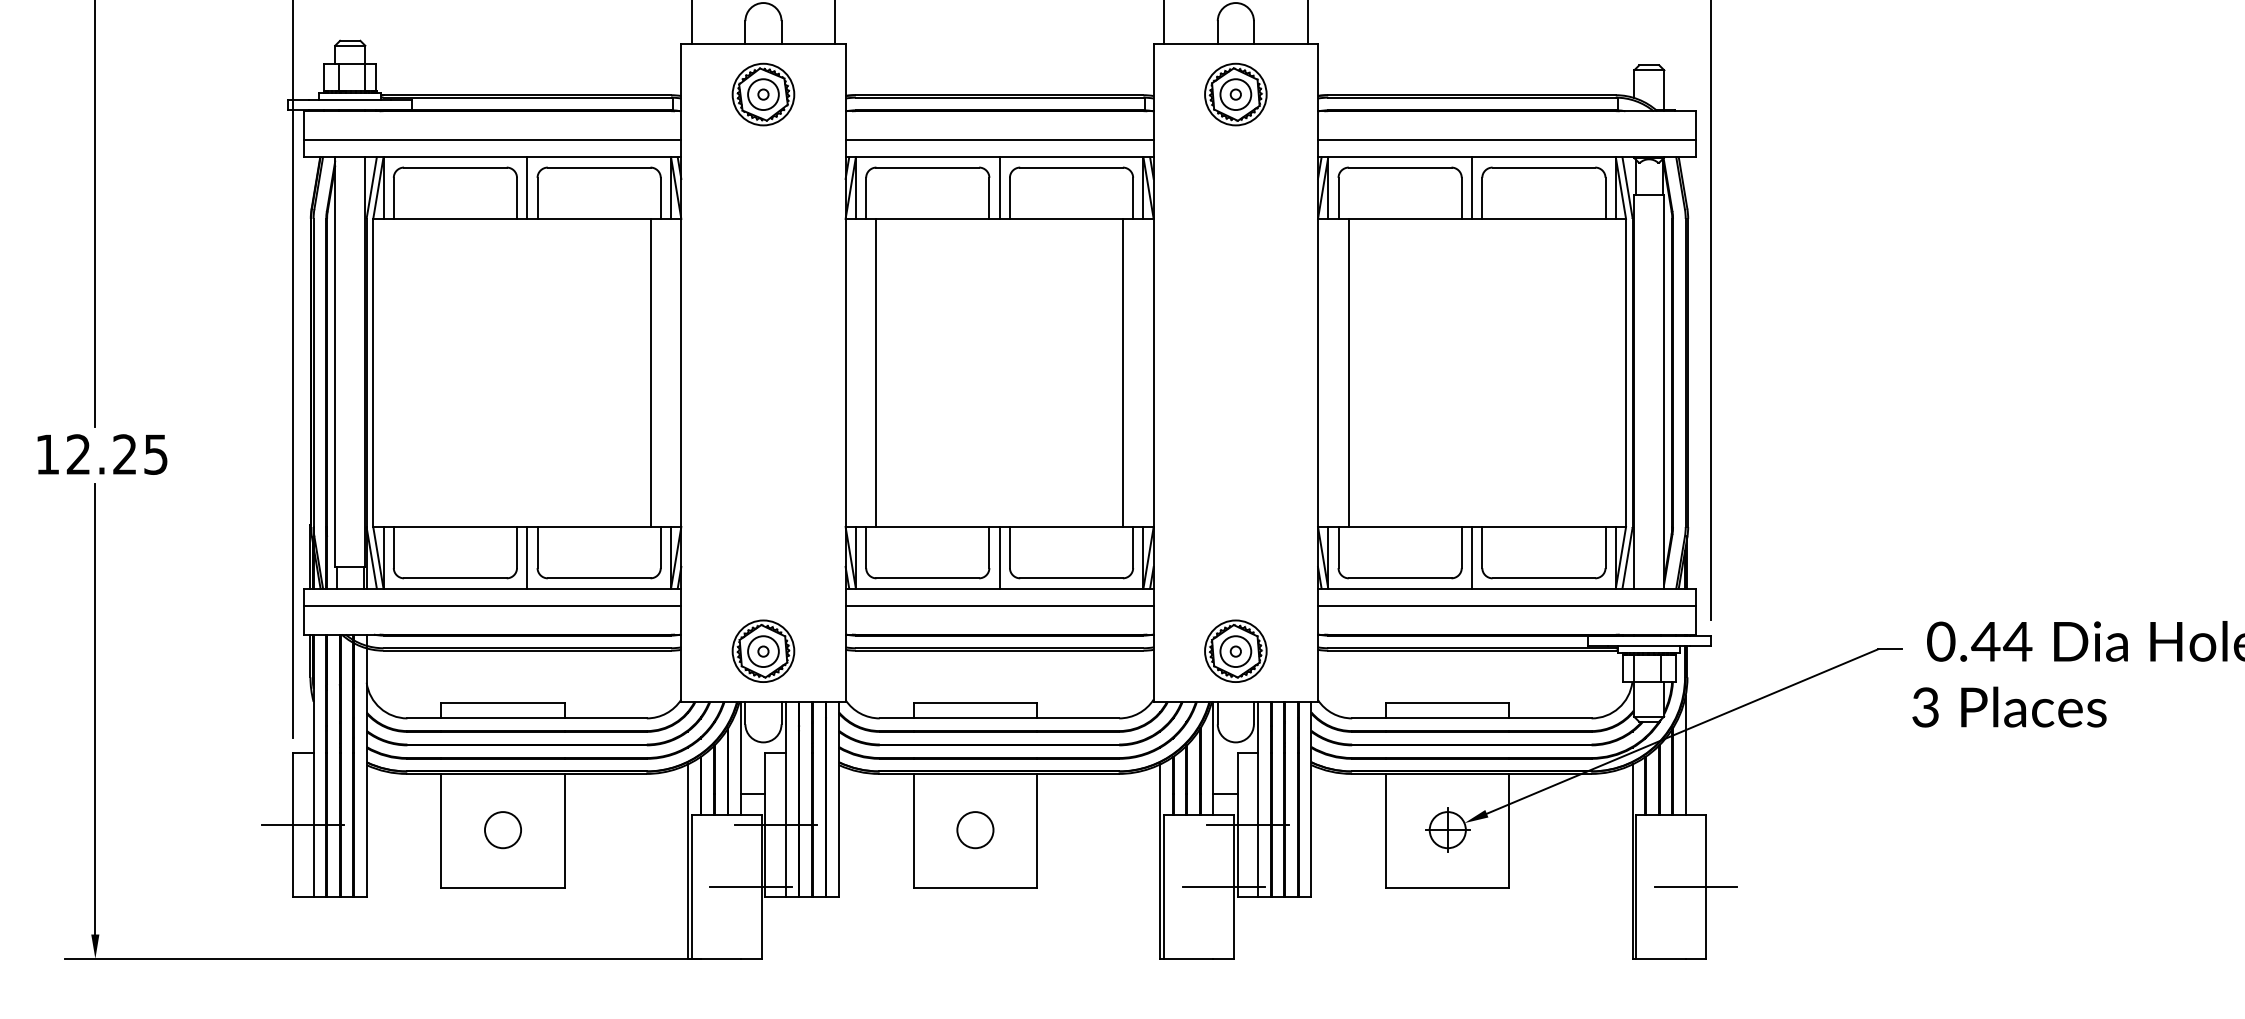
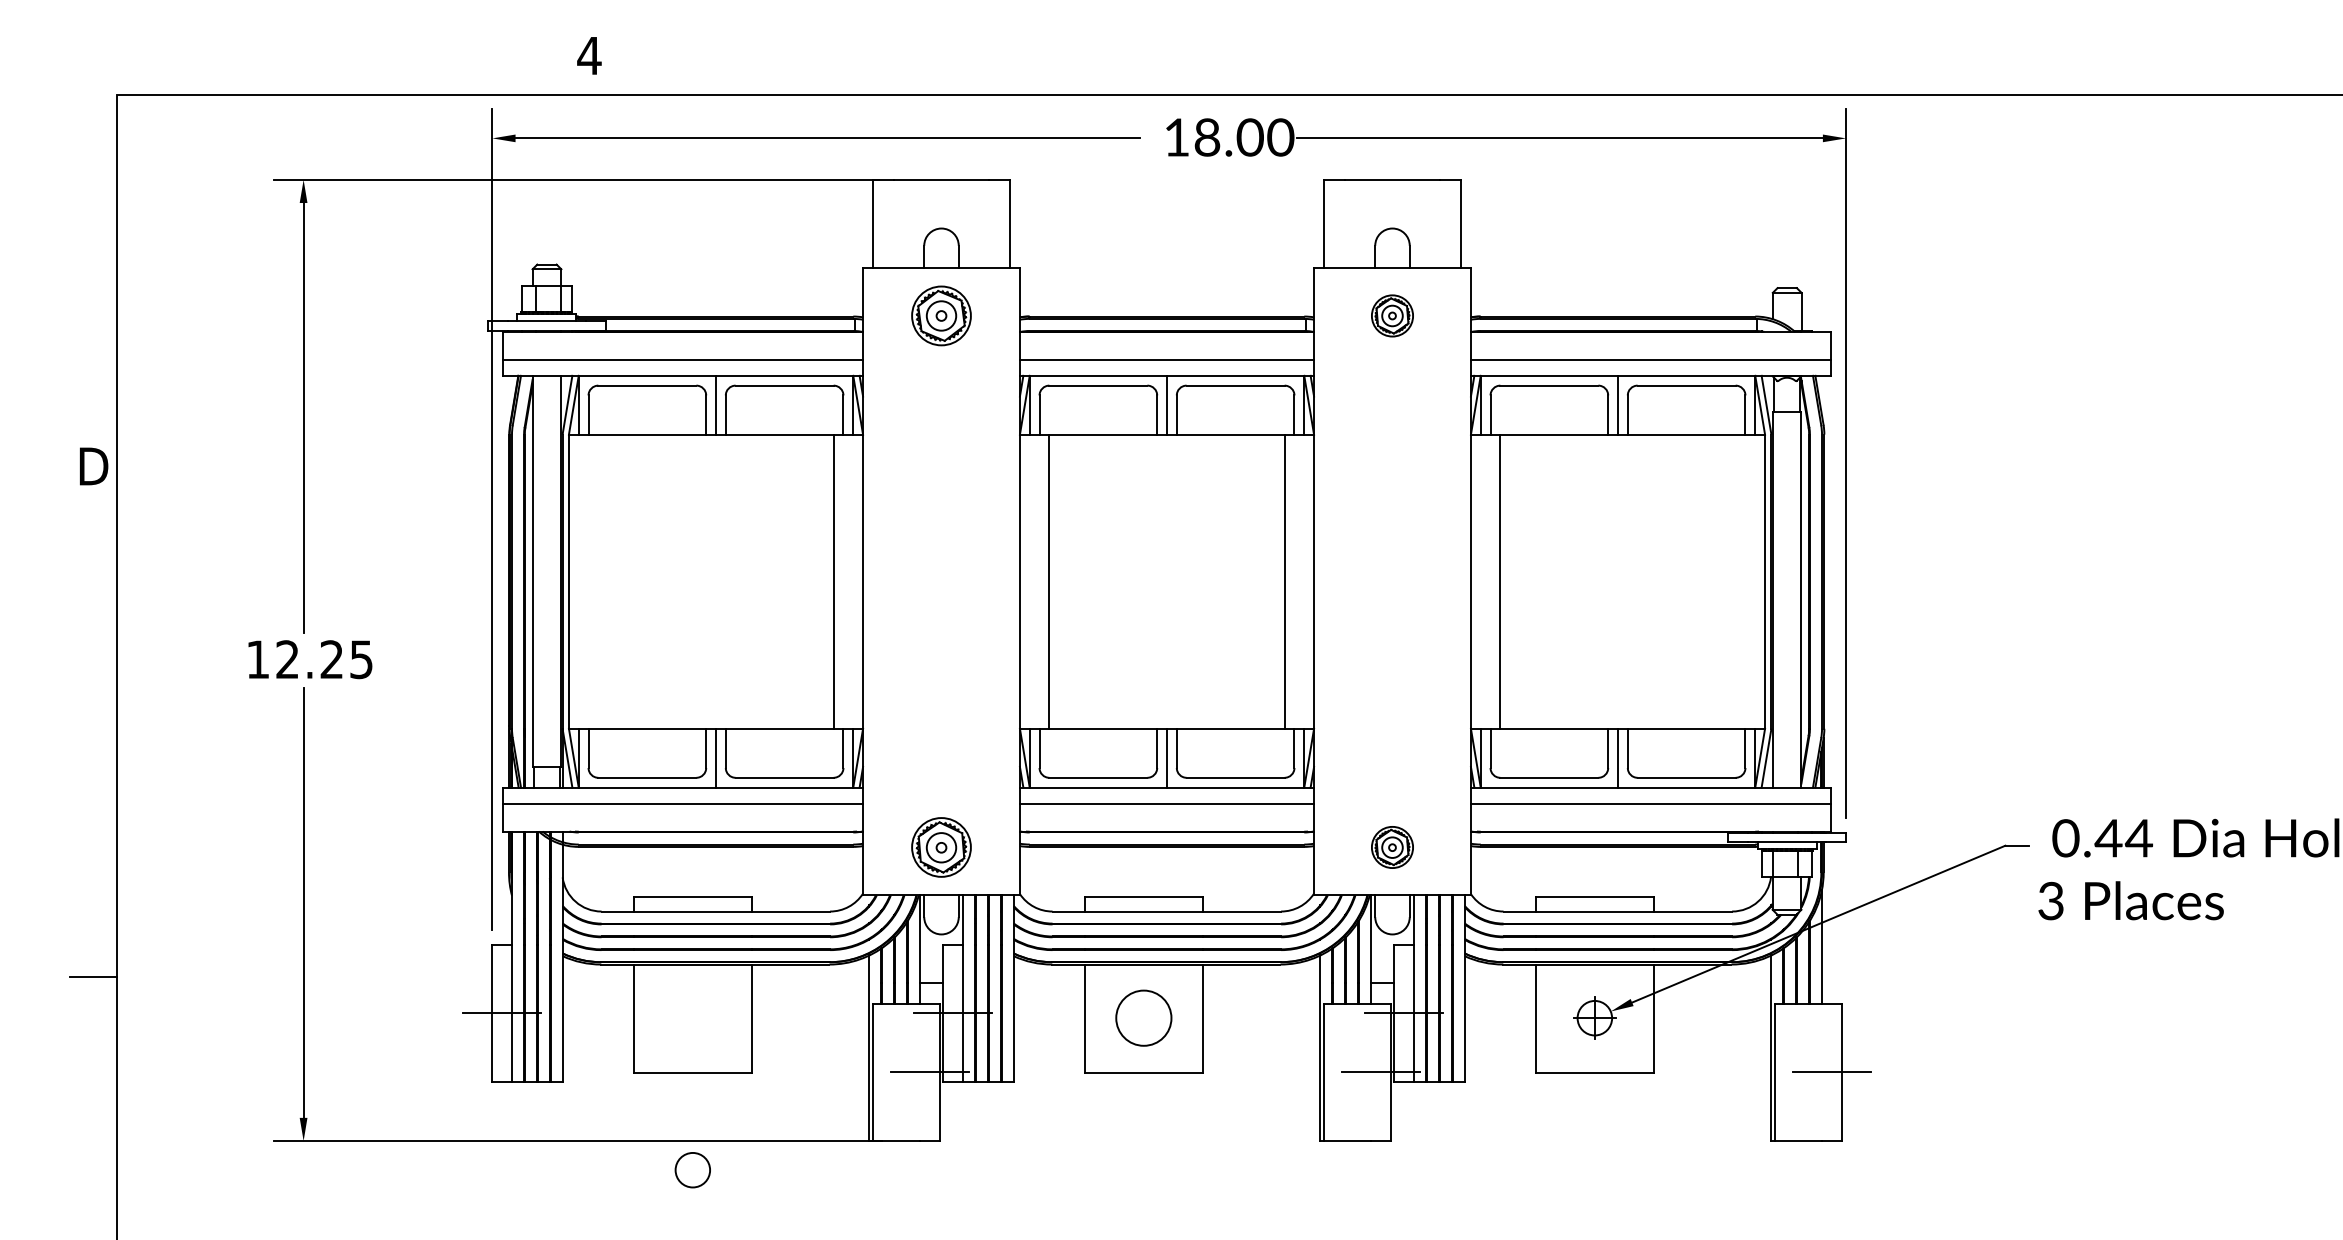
part: (1235, 94) -> (1392, 315), size x0.7
part: (1235, 651) -> (1392, 847), size x0.7
circle: (975, 829) -> (1143, 1017), size x1.6
circle: (502, 830) -> (692, 1170), moved

